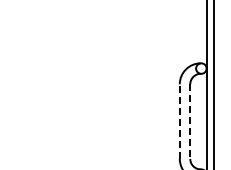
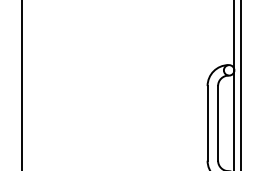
line: (179, 120) -> (207, 122), dashed -> solid
line: (190, 121) -> (218, 123), dashed -> solid

